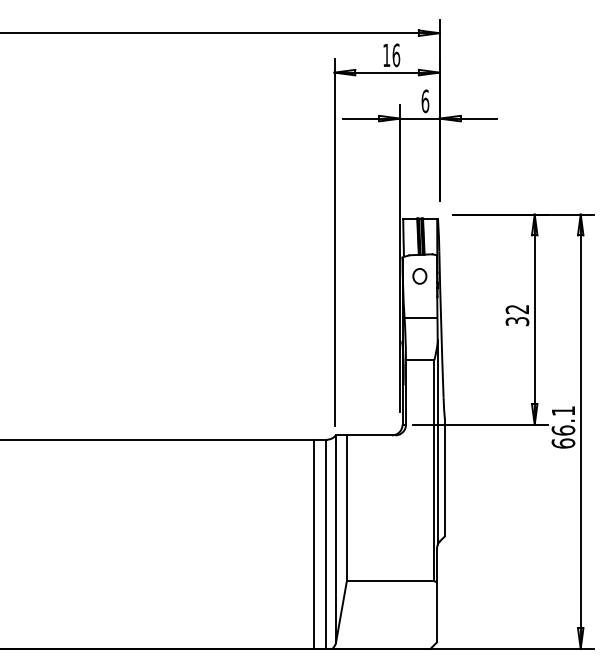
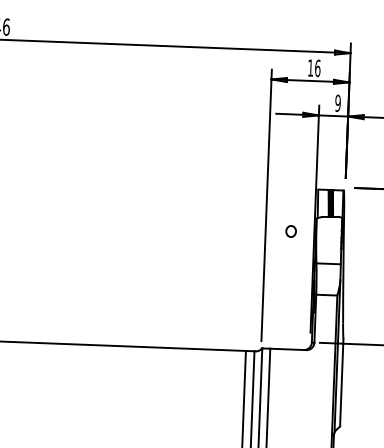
text: (425, 101) -> (338, 103), 6 -> 9
part: (419, 276) -> (290, 231), moved

